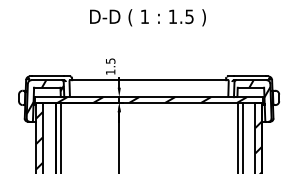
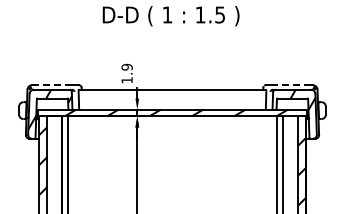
text: (110, 60) -> (126, 66), 1.5 -> 1.9
line: (48, 76) -> (53, 85), solid -> dashed
line: (250, 76) -> (291, 85), solid -> dashed

